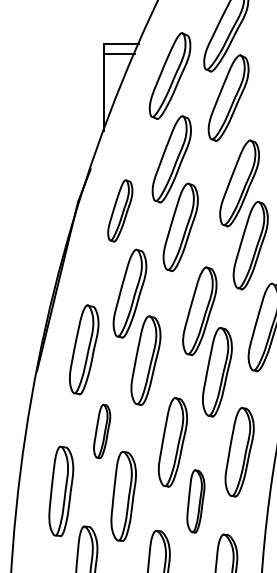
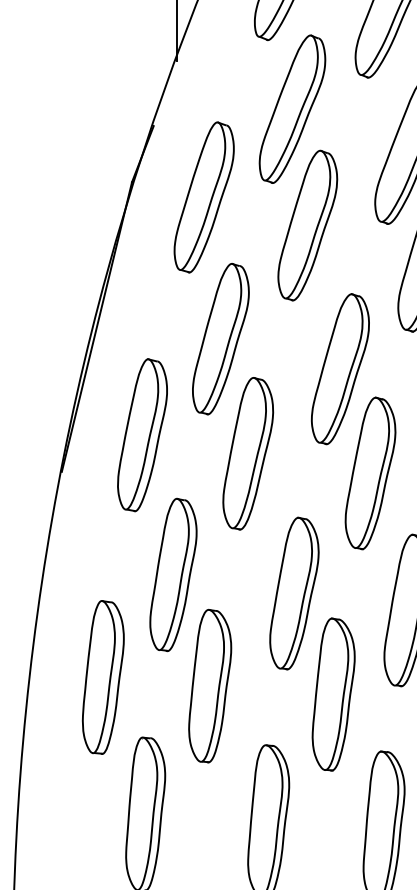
part: (120, 210) -> (204, 196), size x1.43
part: (101, 431) -> (172, 574), size x1.67
part: (195, 501) -> (333, 694), size x1.43

